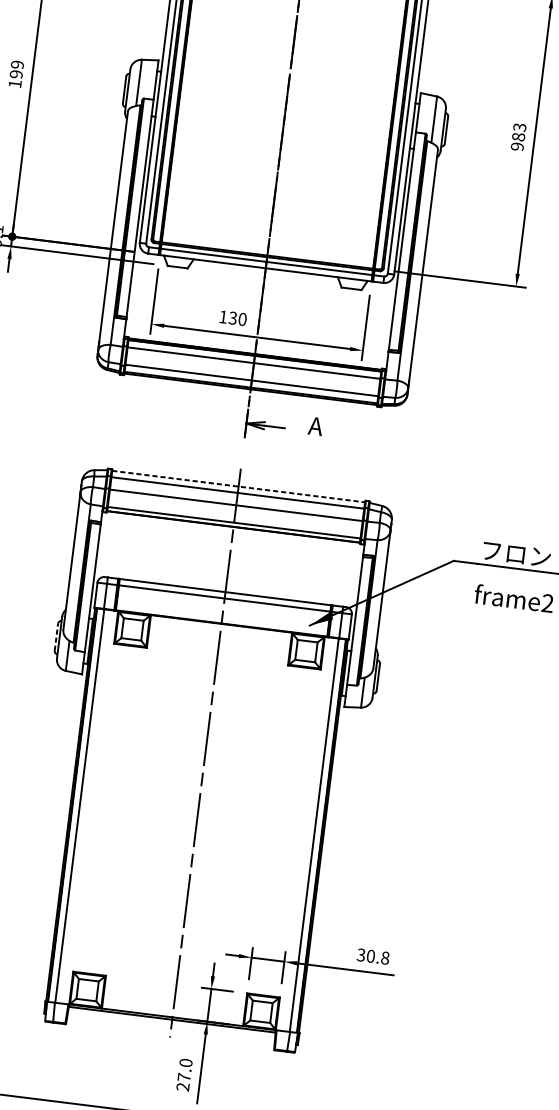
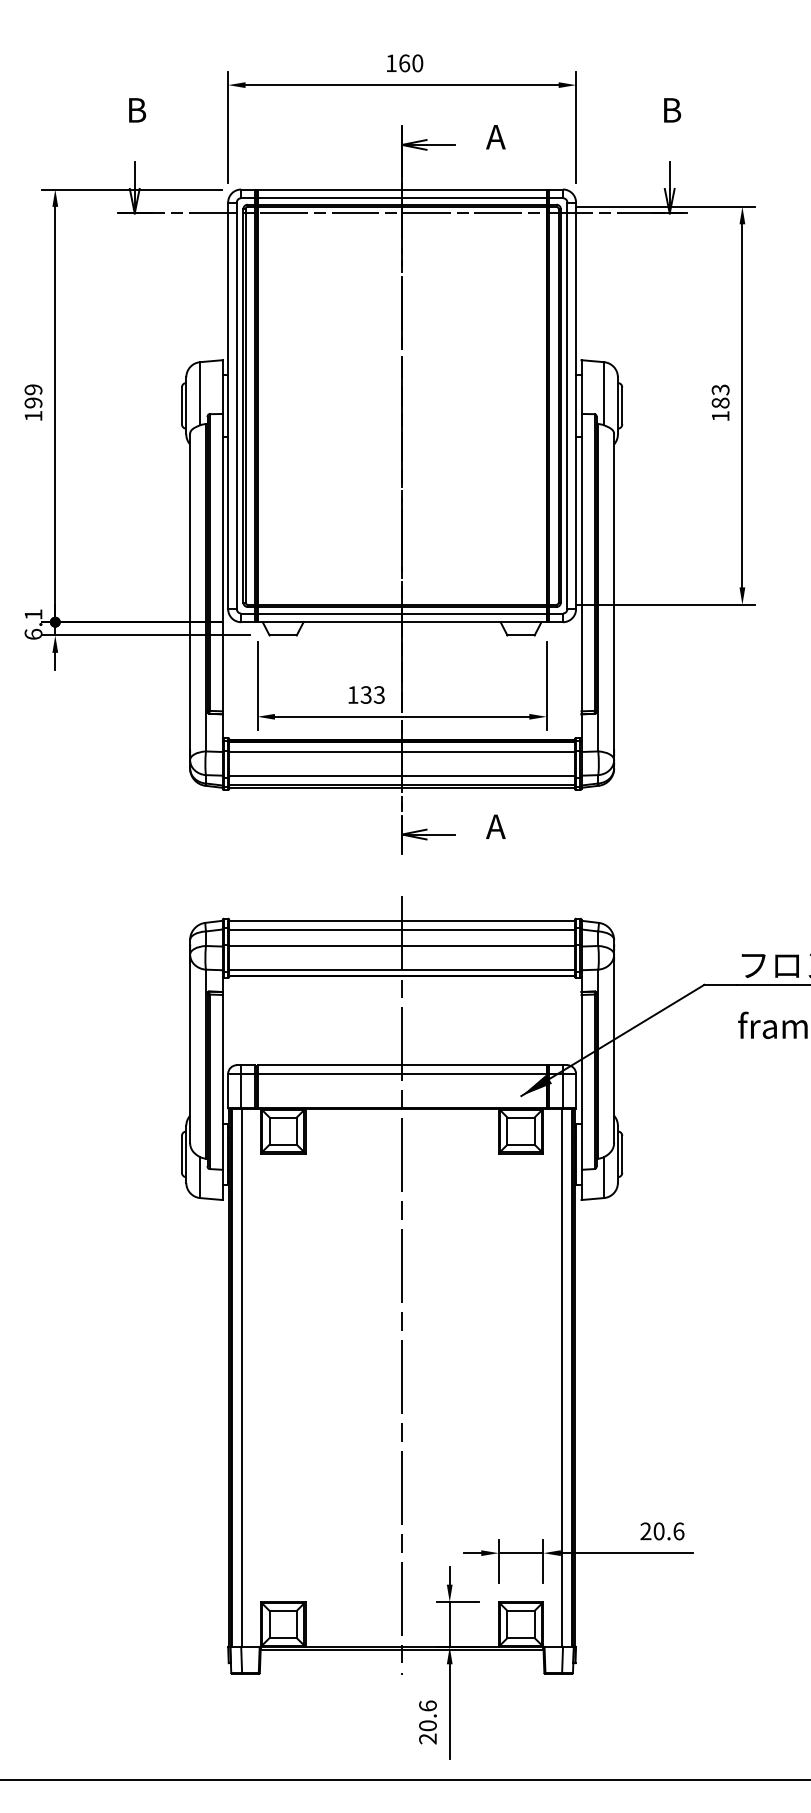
text: (517, 146) -> (720, 416), 983 -> 183
text: (241, 318) -> (378, 694), 130 -> 133
line: (238, 486) -> (402, 920), dashed -> solid
line: (56, 636) -> (181, 1153), dashed -> solid
text: (373, 956) -> (662, 1531), 30.8 -> 20.6
text: (184, 1069) -> (427, 1715), 27.0 -> 20.6

